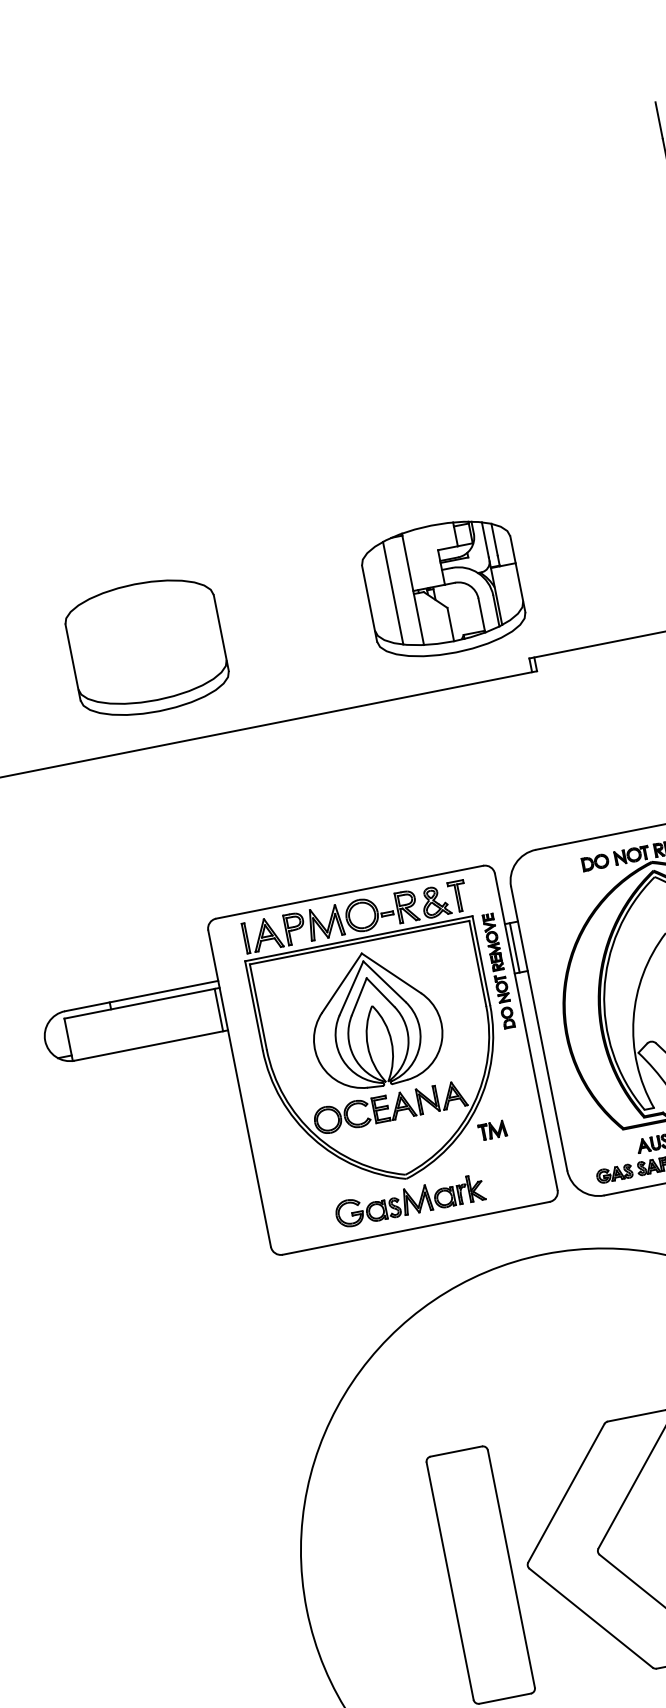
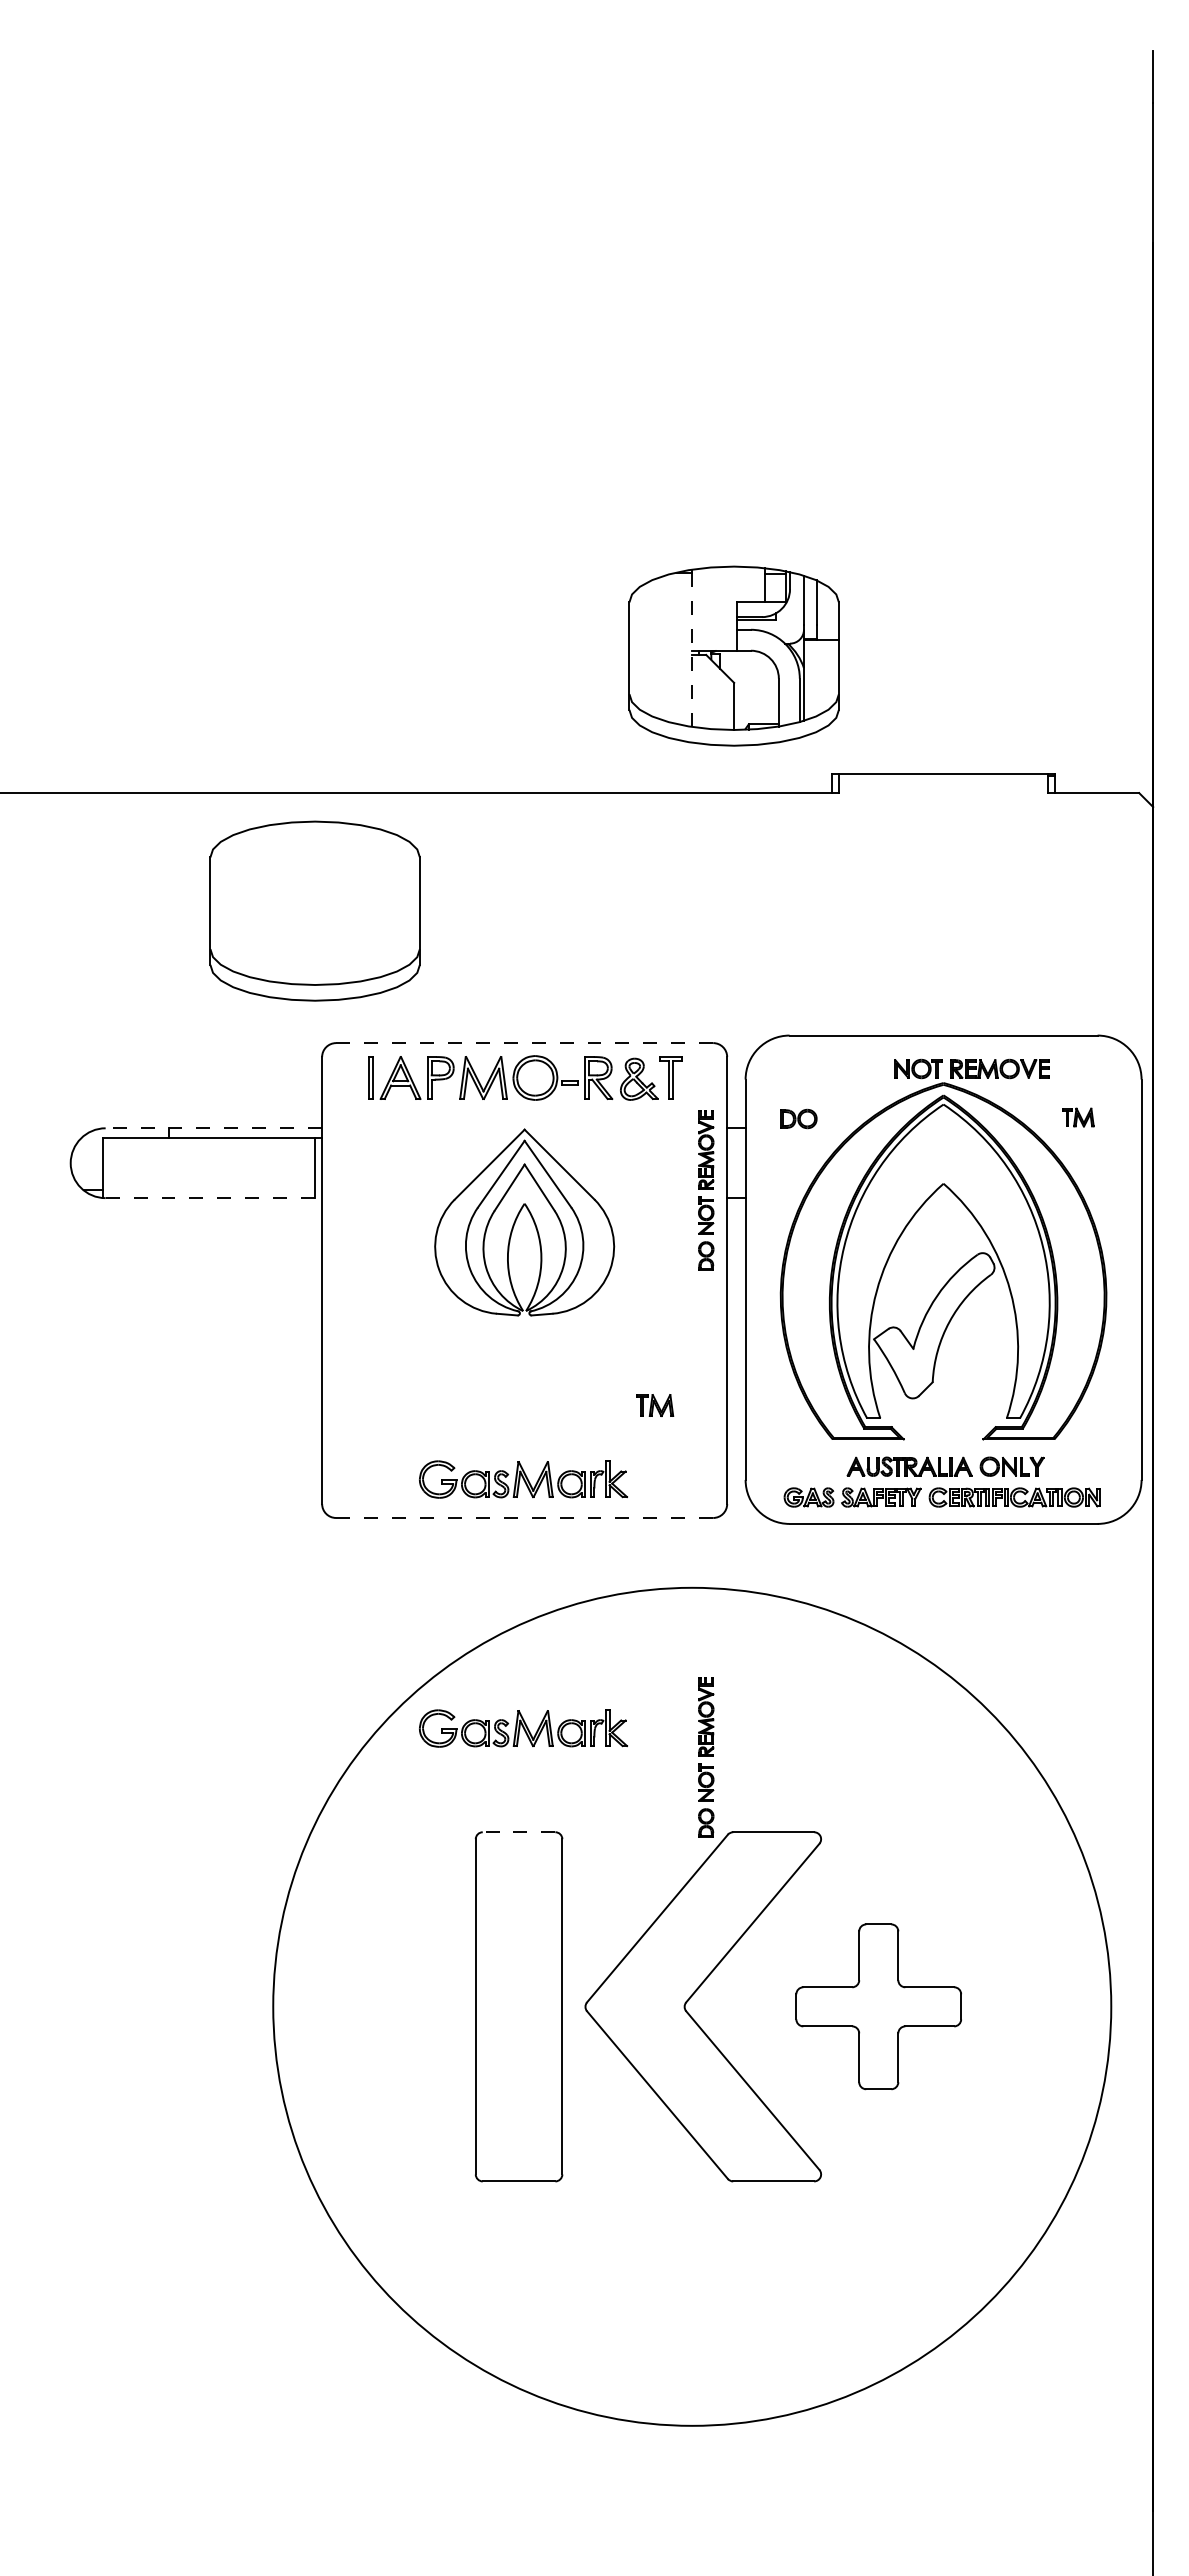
line: (413, 590) -> (692, 649), solid -> dashed
line: (393, 592) -> (664, 647), removed
part: (146, 647) -> (314, 910), moved
part: (595, 862) -> (798, 1118), moved
line: (349, 892) -> (524, 1043), solid -> dashed
line: (515, 948) -> (734, 1163), removed
line: (141, 996) -> (213, 1128), solid -> dashed
line: (151, 1045) -> (214, 1198), solid -> dashed
part: (382, 1058) -> (524, 1278), removed
line: (416, 1228) -> (524, 1517), solid -> dashed
part: (578, 1372) -> (706, 1757), added
part: (444, 1377) -> (523, 1728), added
line: (455, 1451) -> (518, 1832), solid -> dashed

